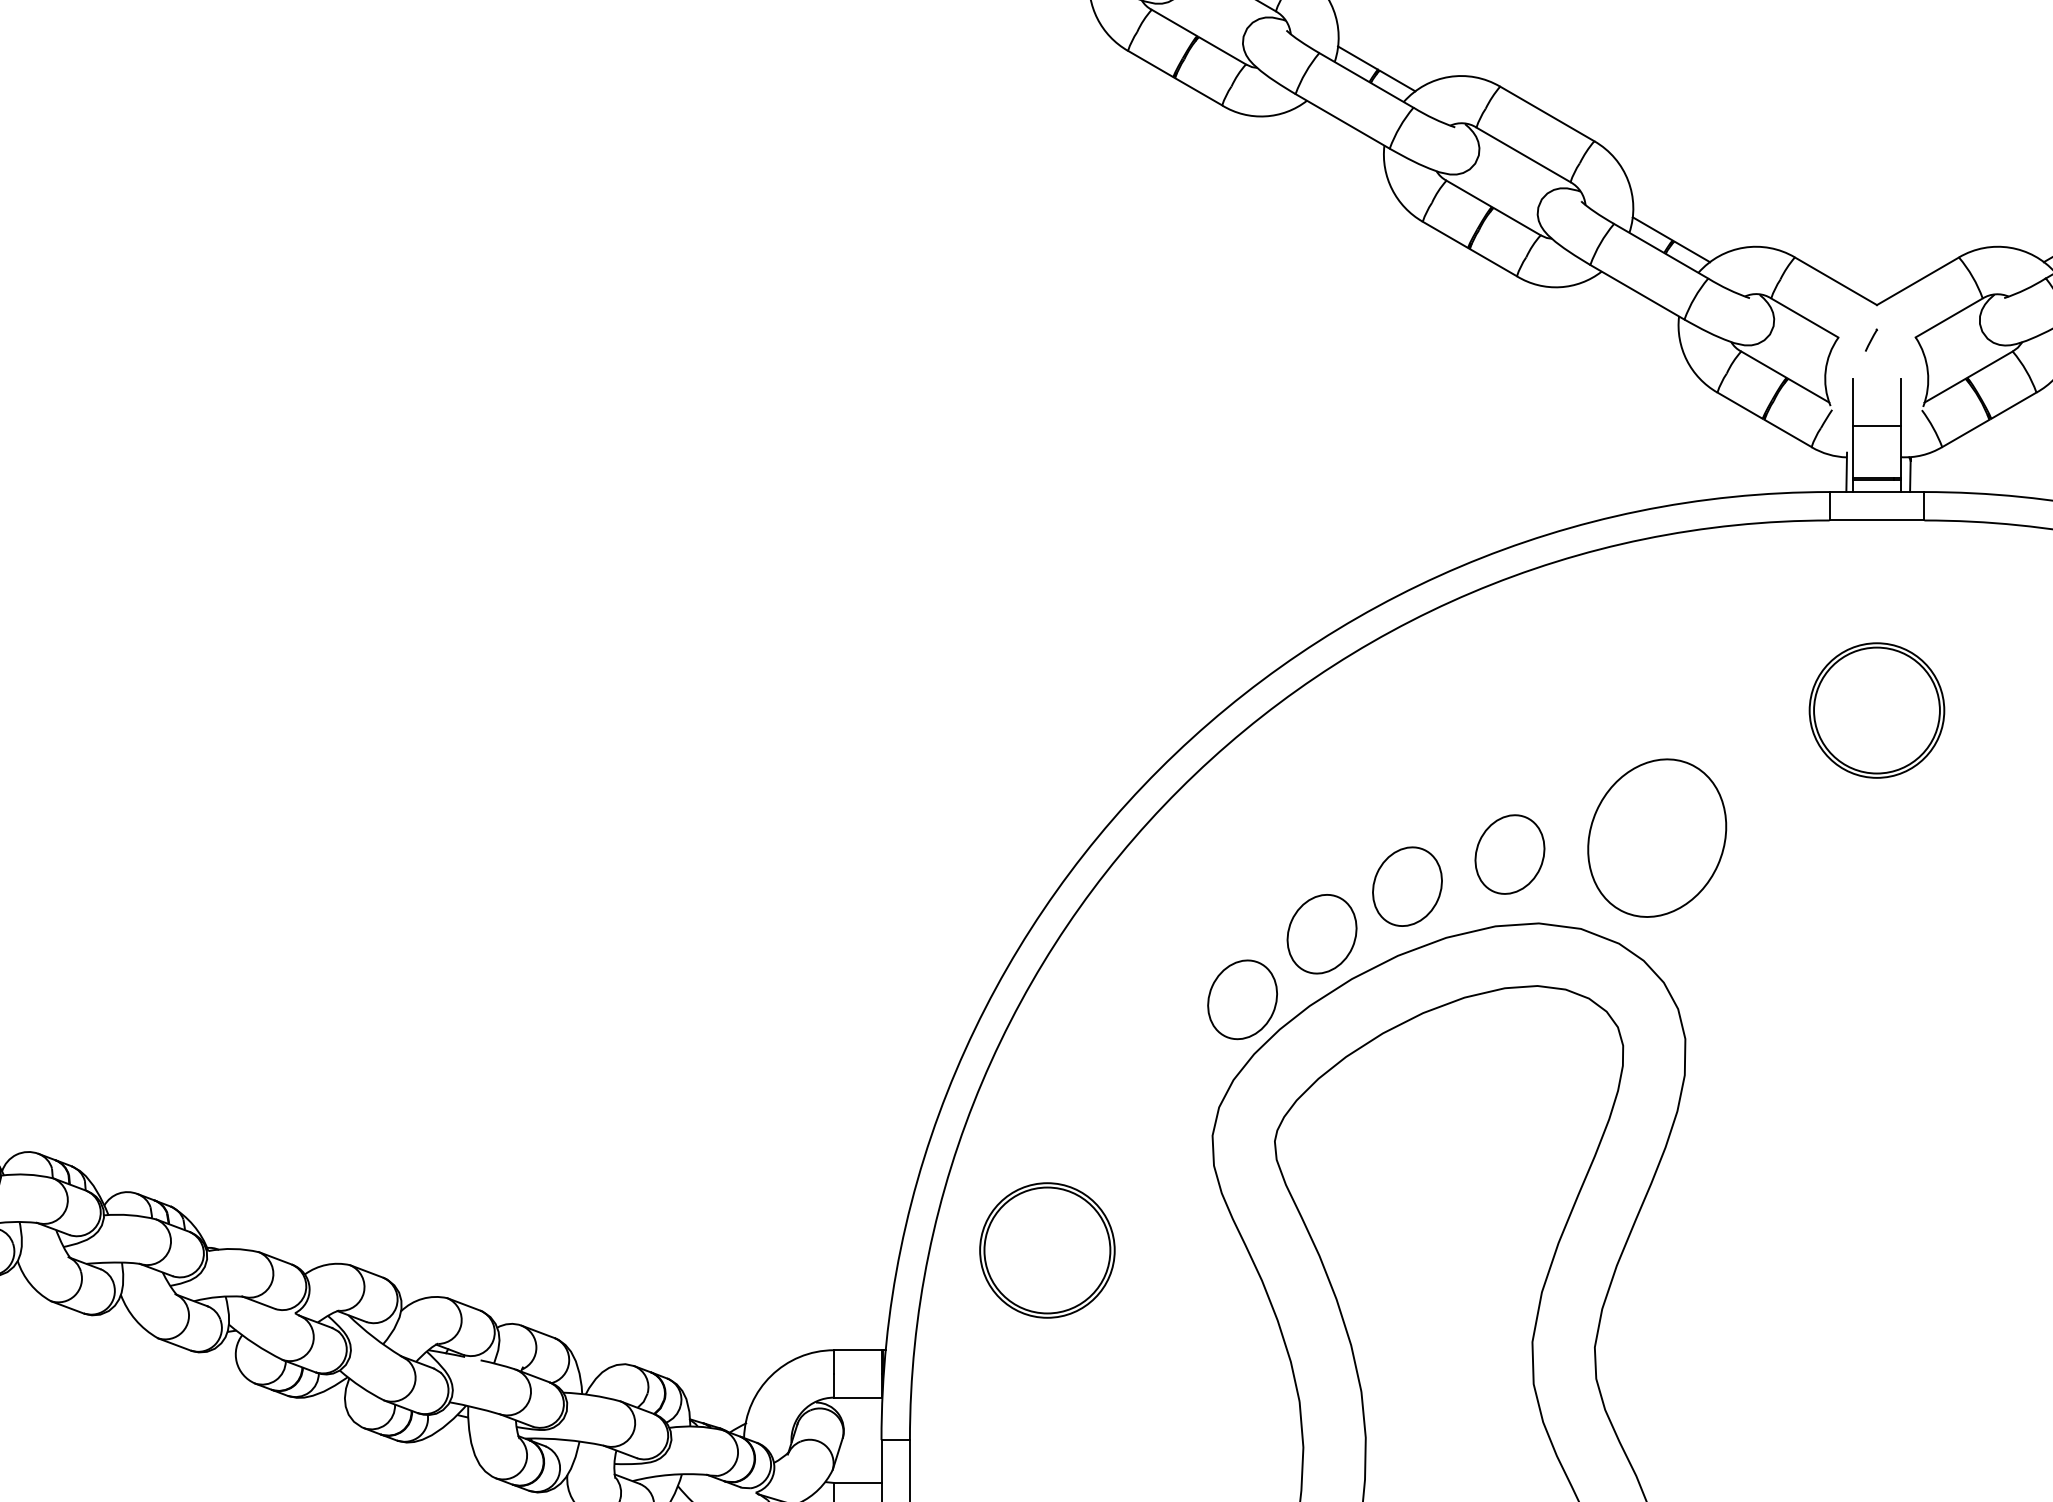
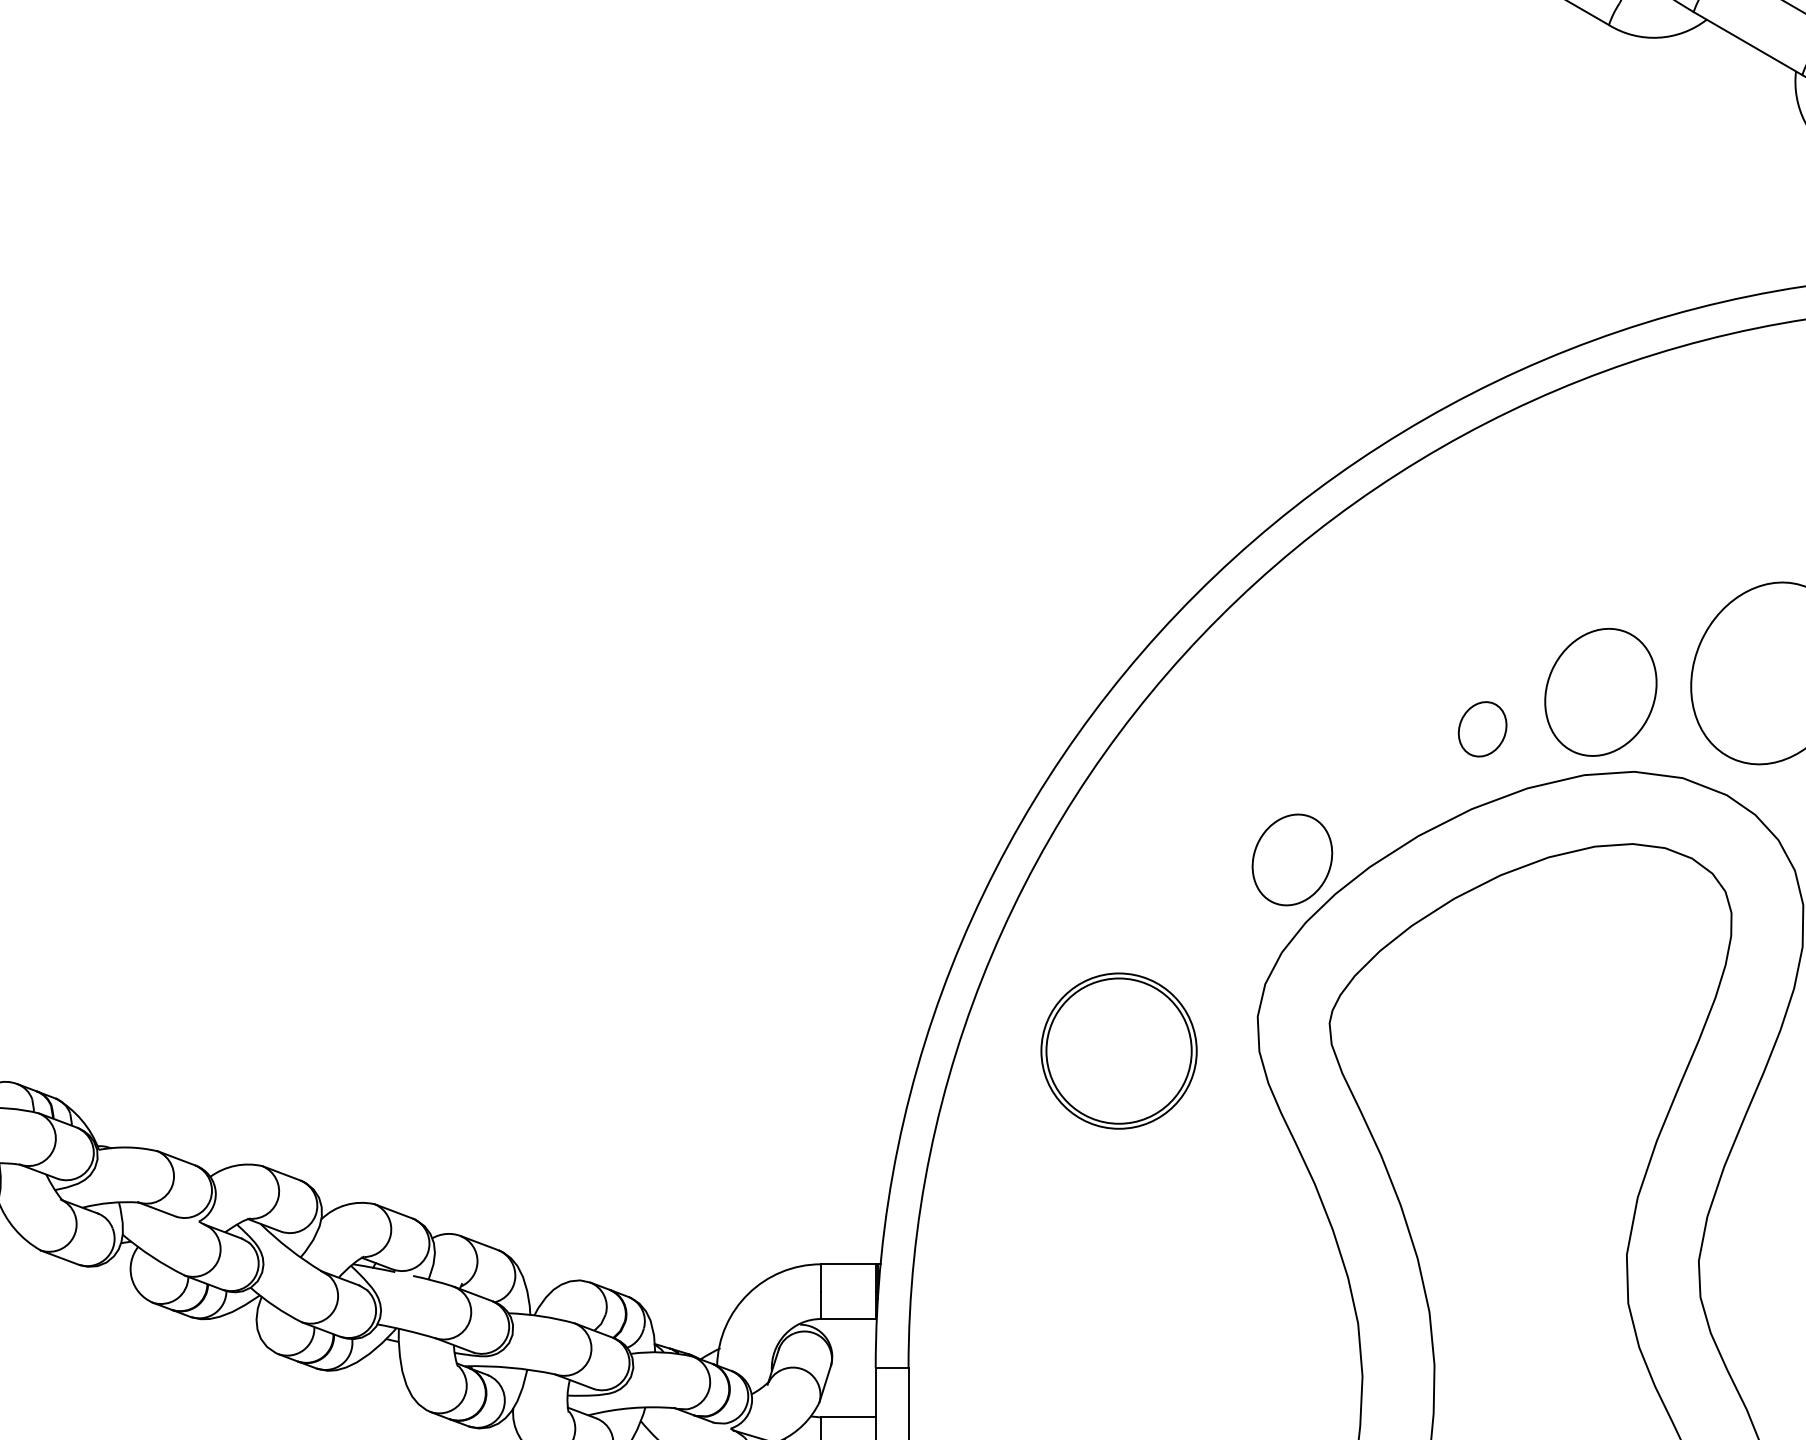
part: (1509, 854) -> (1600, 692), size x1.4
part: (1407, 886) -> (1482, 729), size x0.6
part: (1321, 934) -> (1383, 784), removed
part: (1047, 1250) -> (1119, 1051), moved

